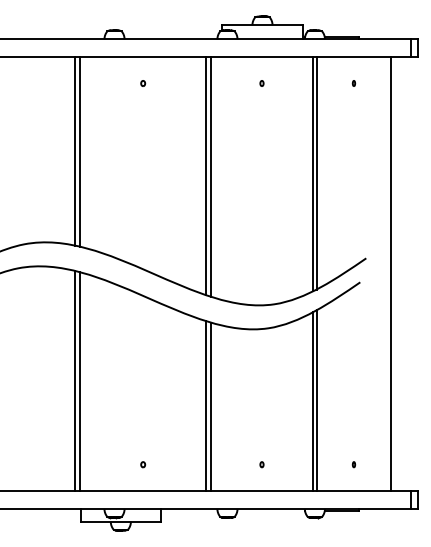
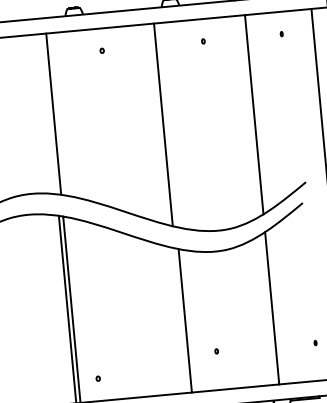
line: (74, 151) -> (49, 114), removed
line: (316, 173) -> (256, 113), removed
line: (210, 176) -> (166, 124), removed
line: (316, 400) -> (274, 307), removed
line: (206, 405) -> (181, 320), removed
part: (143, 464) -> (98, 378), moved
part: (261, 464) -> (216, 351), moved
part: (353, 464) -> (315, 342), moved

